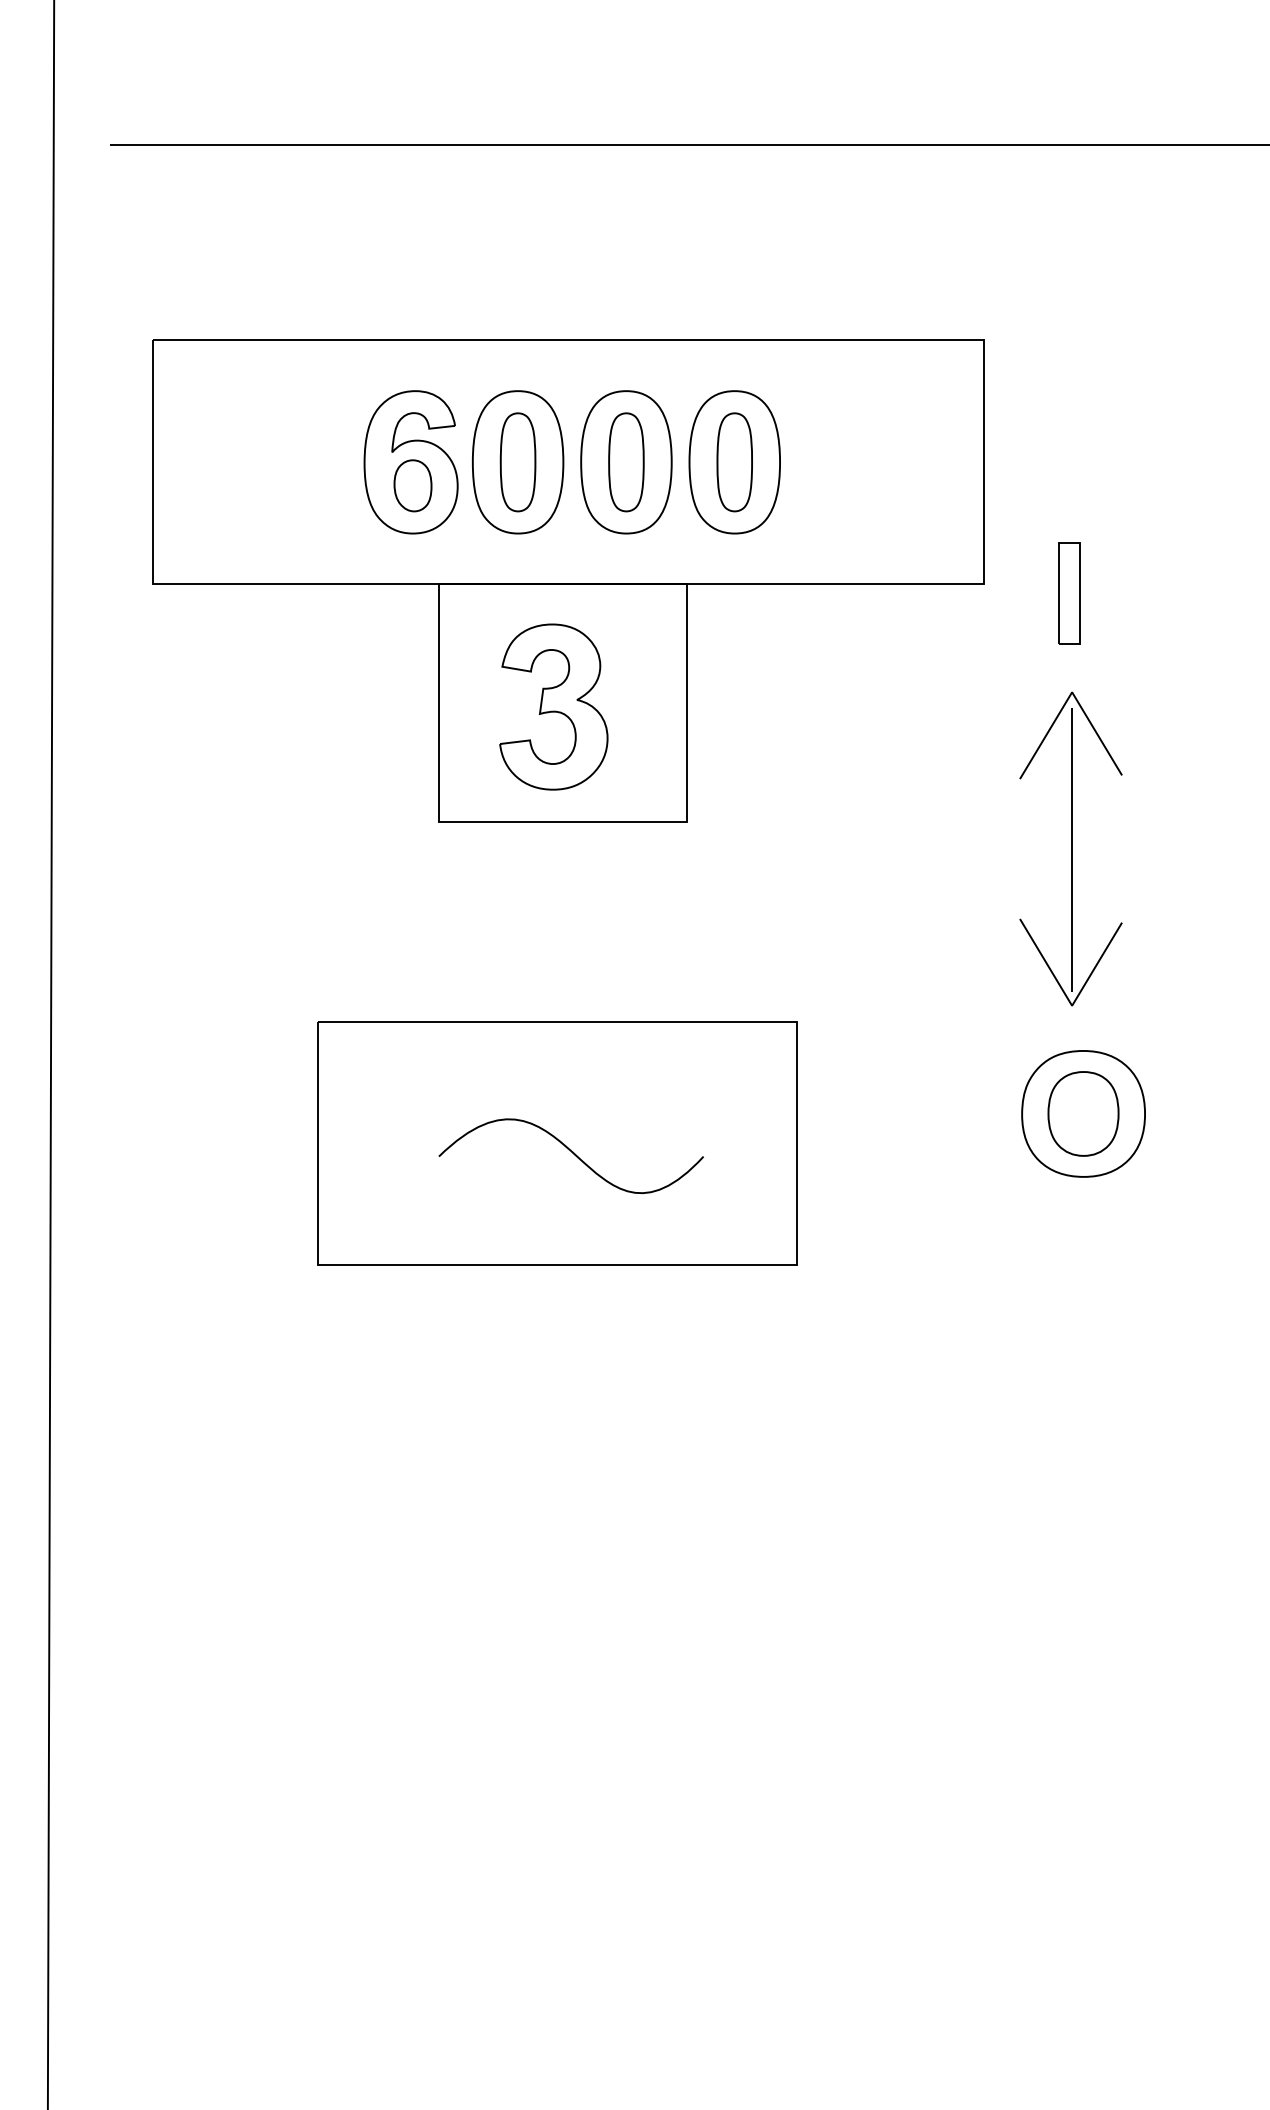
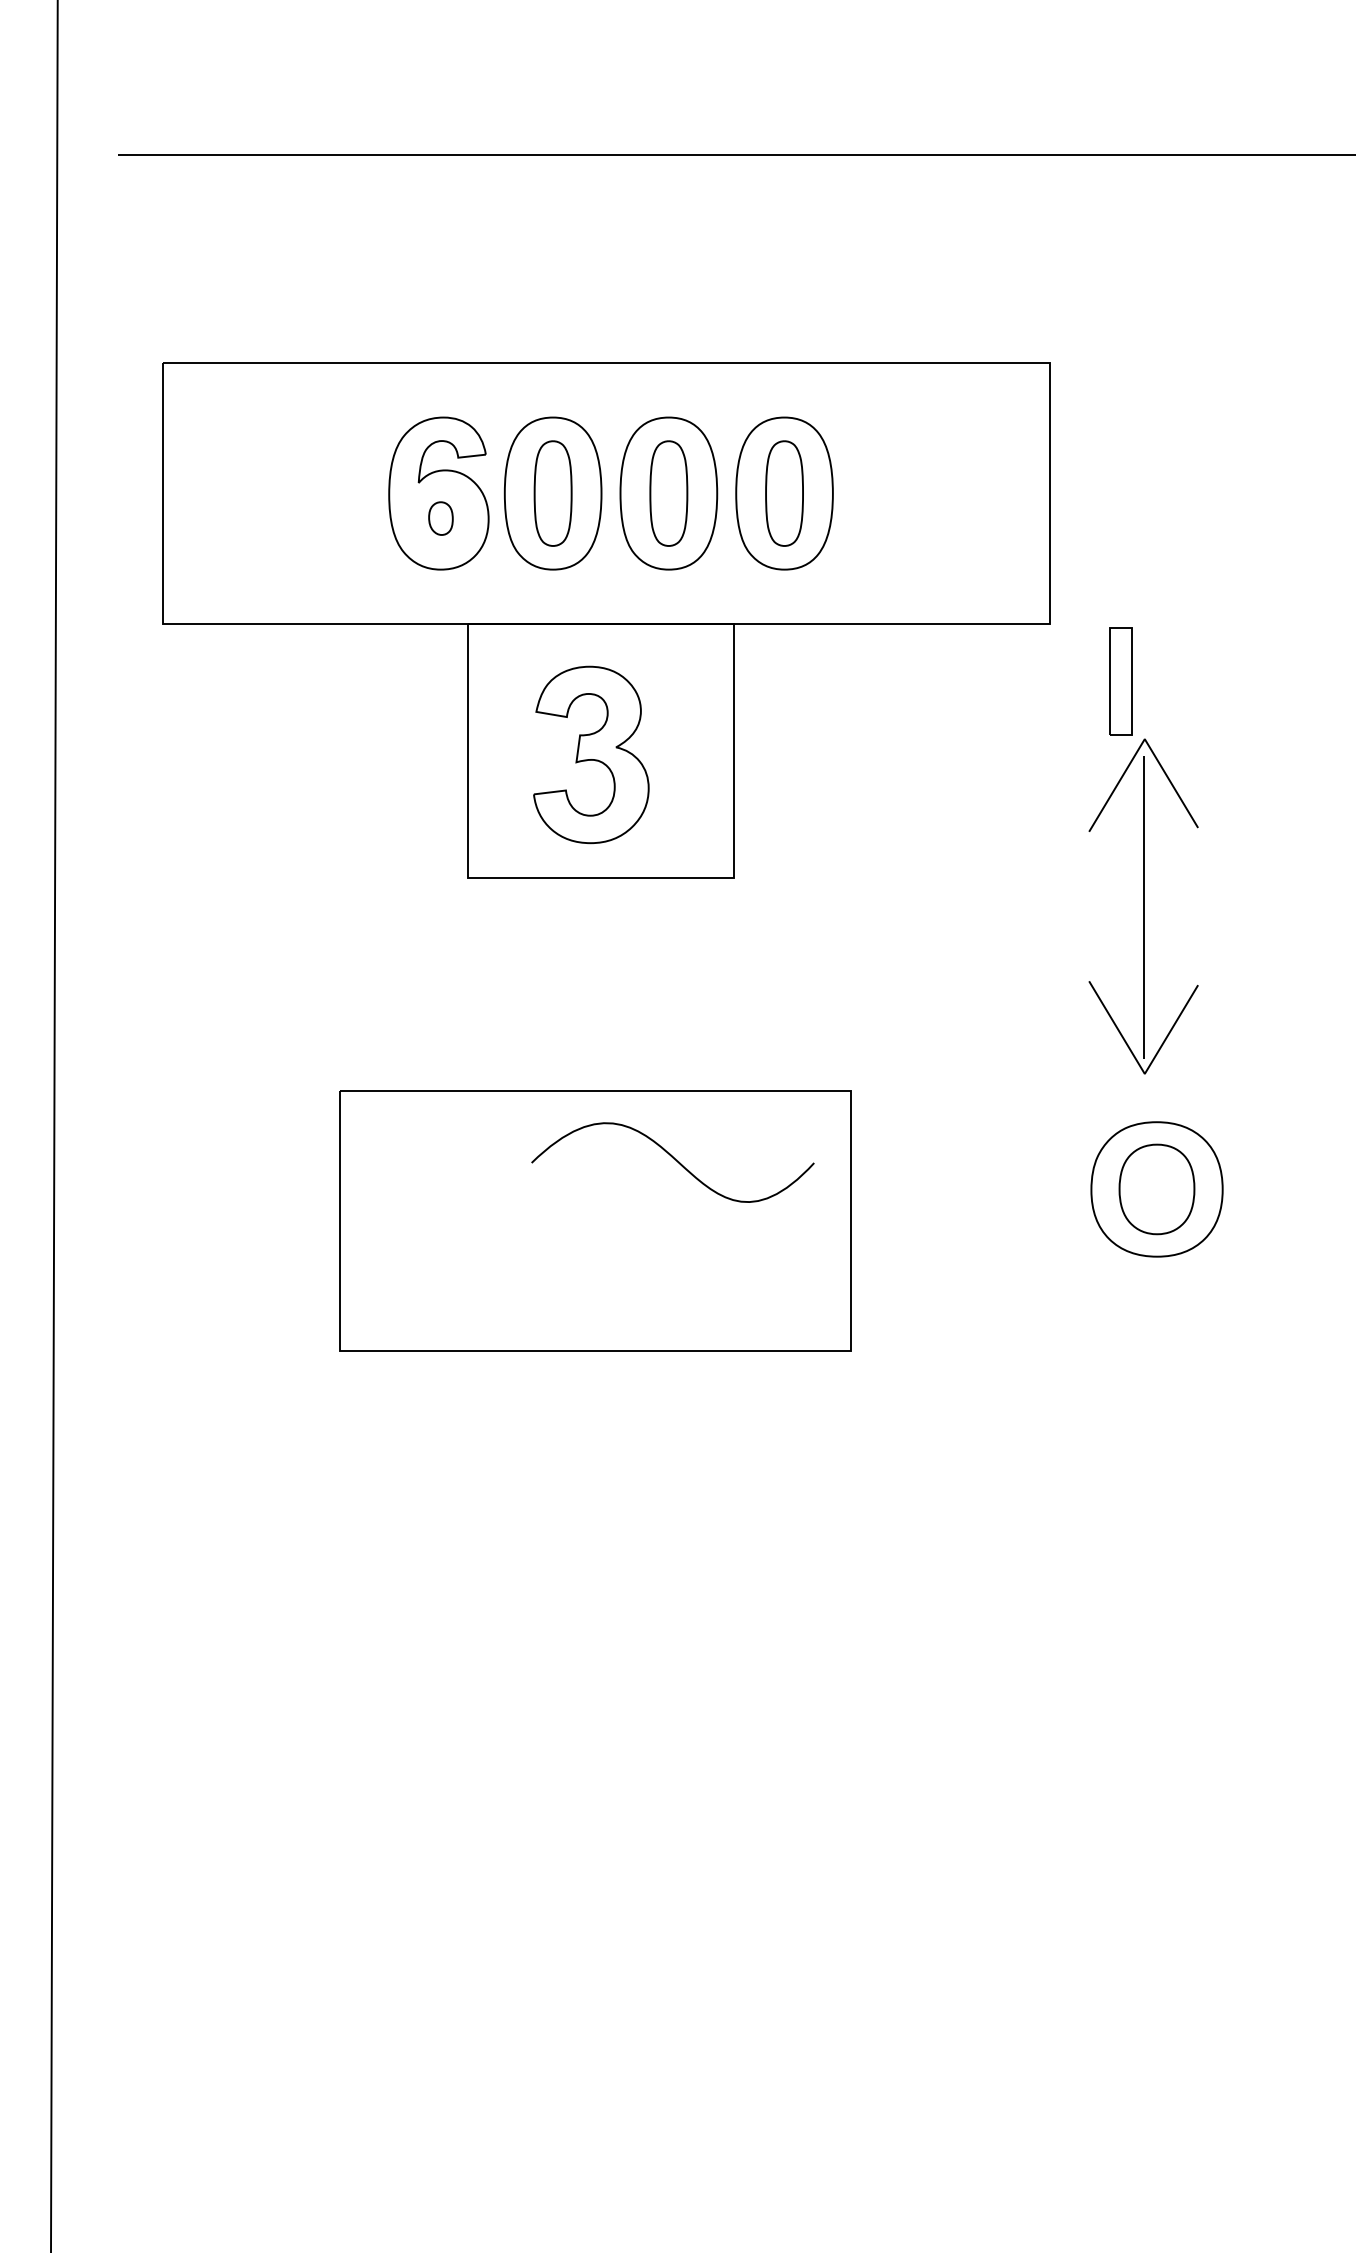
part: (412, 485) -> (440, 518), size x0.6
part: (1069, 593) -> (1120, 681), moved
curve: (572, 1153) -> (674, 1159), moved

